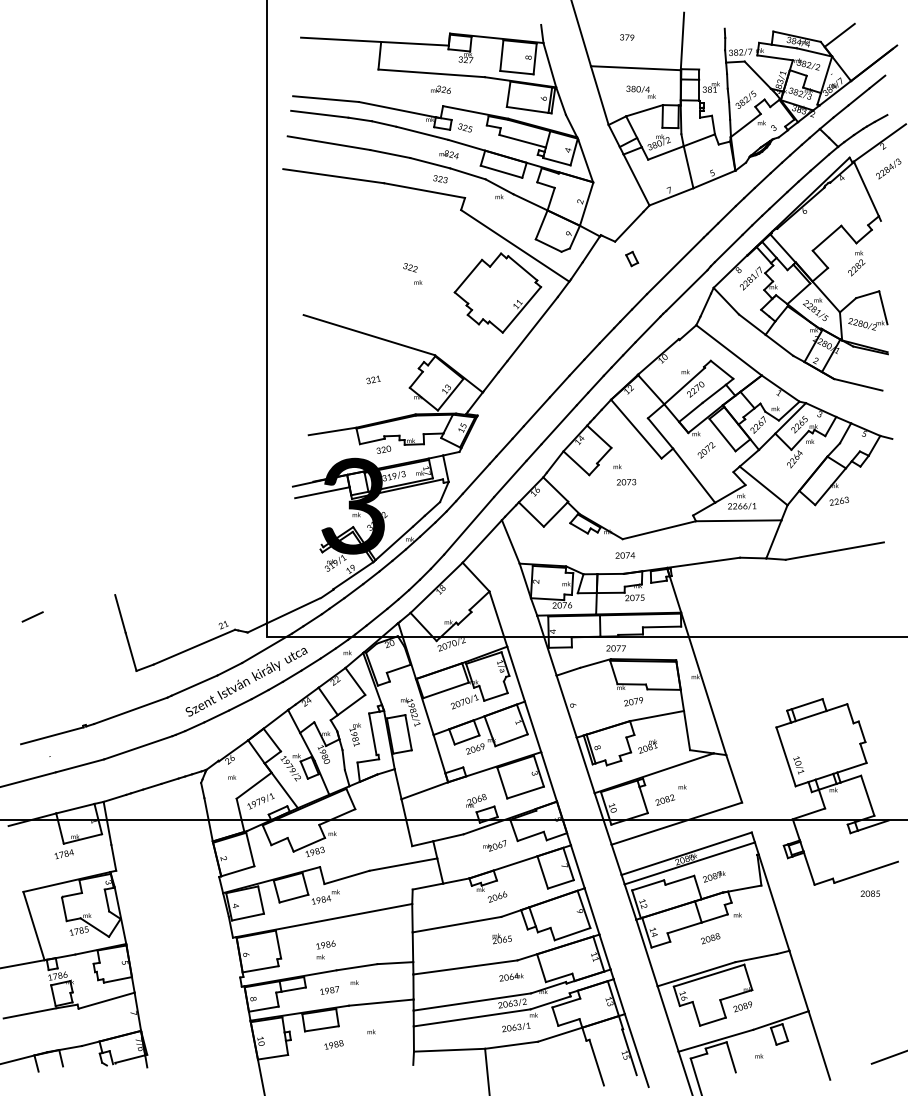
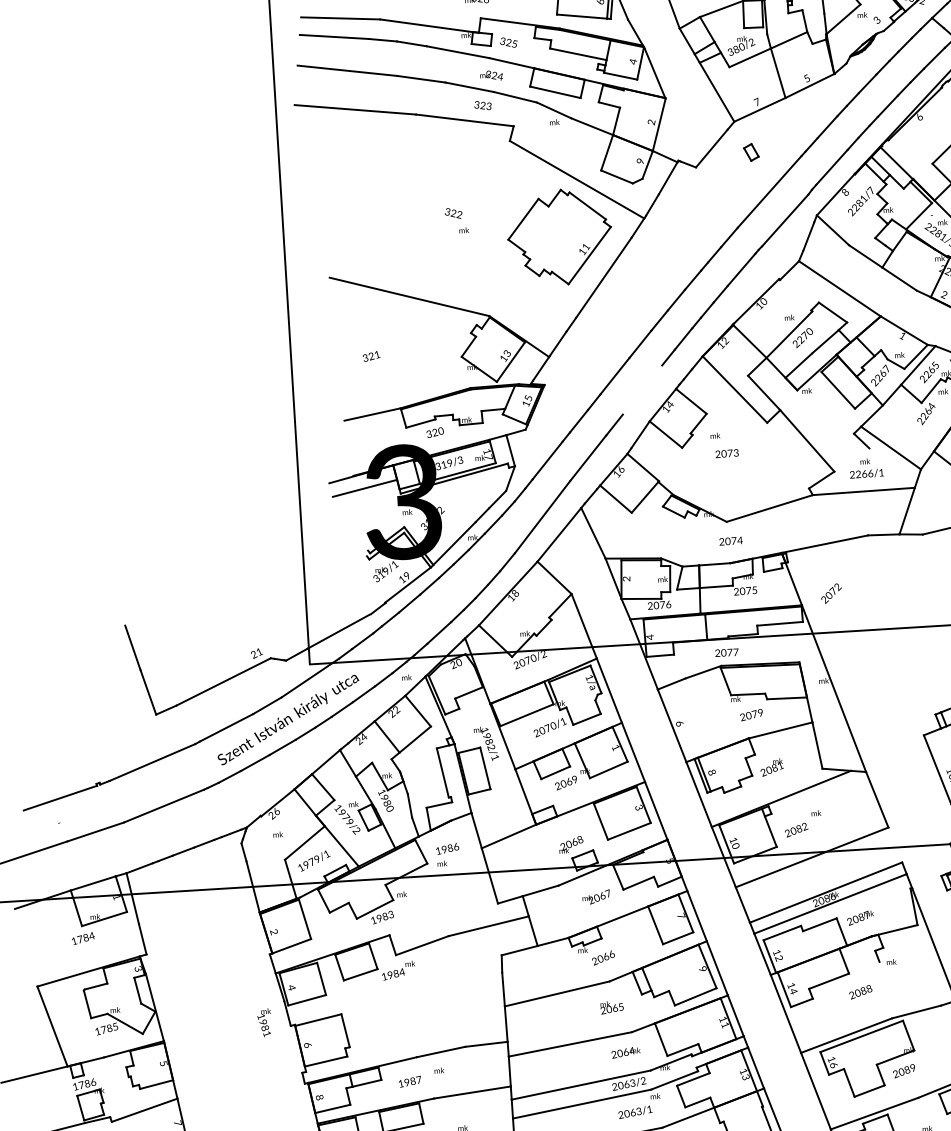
part: (632, 259) -> (751, 153), moved
text: (373, 379) -> (371, 355), moved
line: (558, 424) -> (641, 389), removed
text: (706, 450) -> (831, 593), moved
line: (730, 493) -> (852, 459), removed
line: (32, 616) -> (28, 657), removed
text: (354, 734) -> (263, 1022), moved
line: (714, 918) -> (863, 967), removed
line: (324, 920) -> (398, 998), removed
text: (325, 949) -> (447, 854), moved

